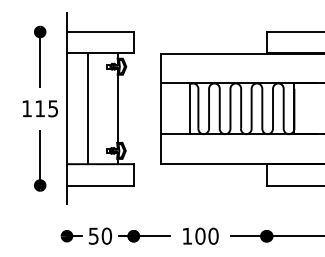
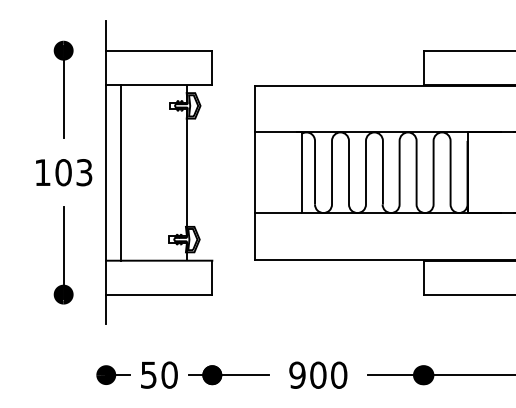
text: (46, 108) -> (73, 172), 115 -> 103
line: (88, 108) -> (121, 172), moved
text: (187, 235) -> (297, 374), 100 -> 900

